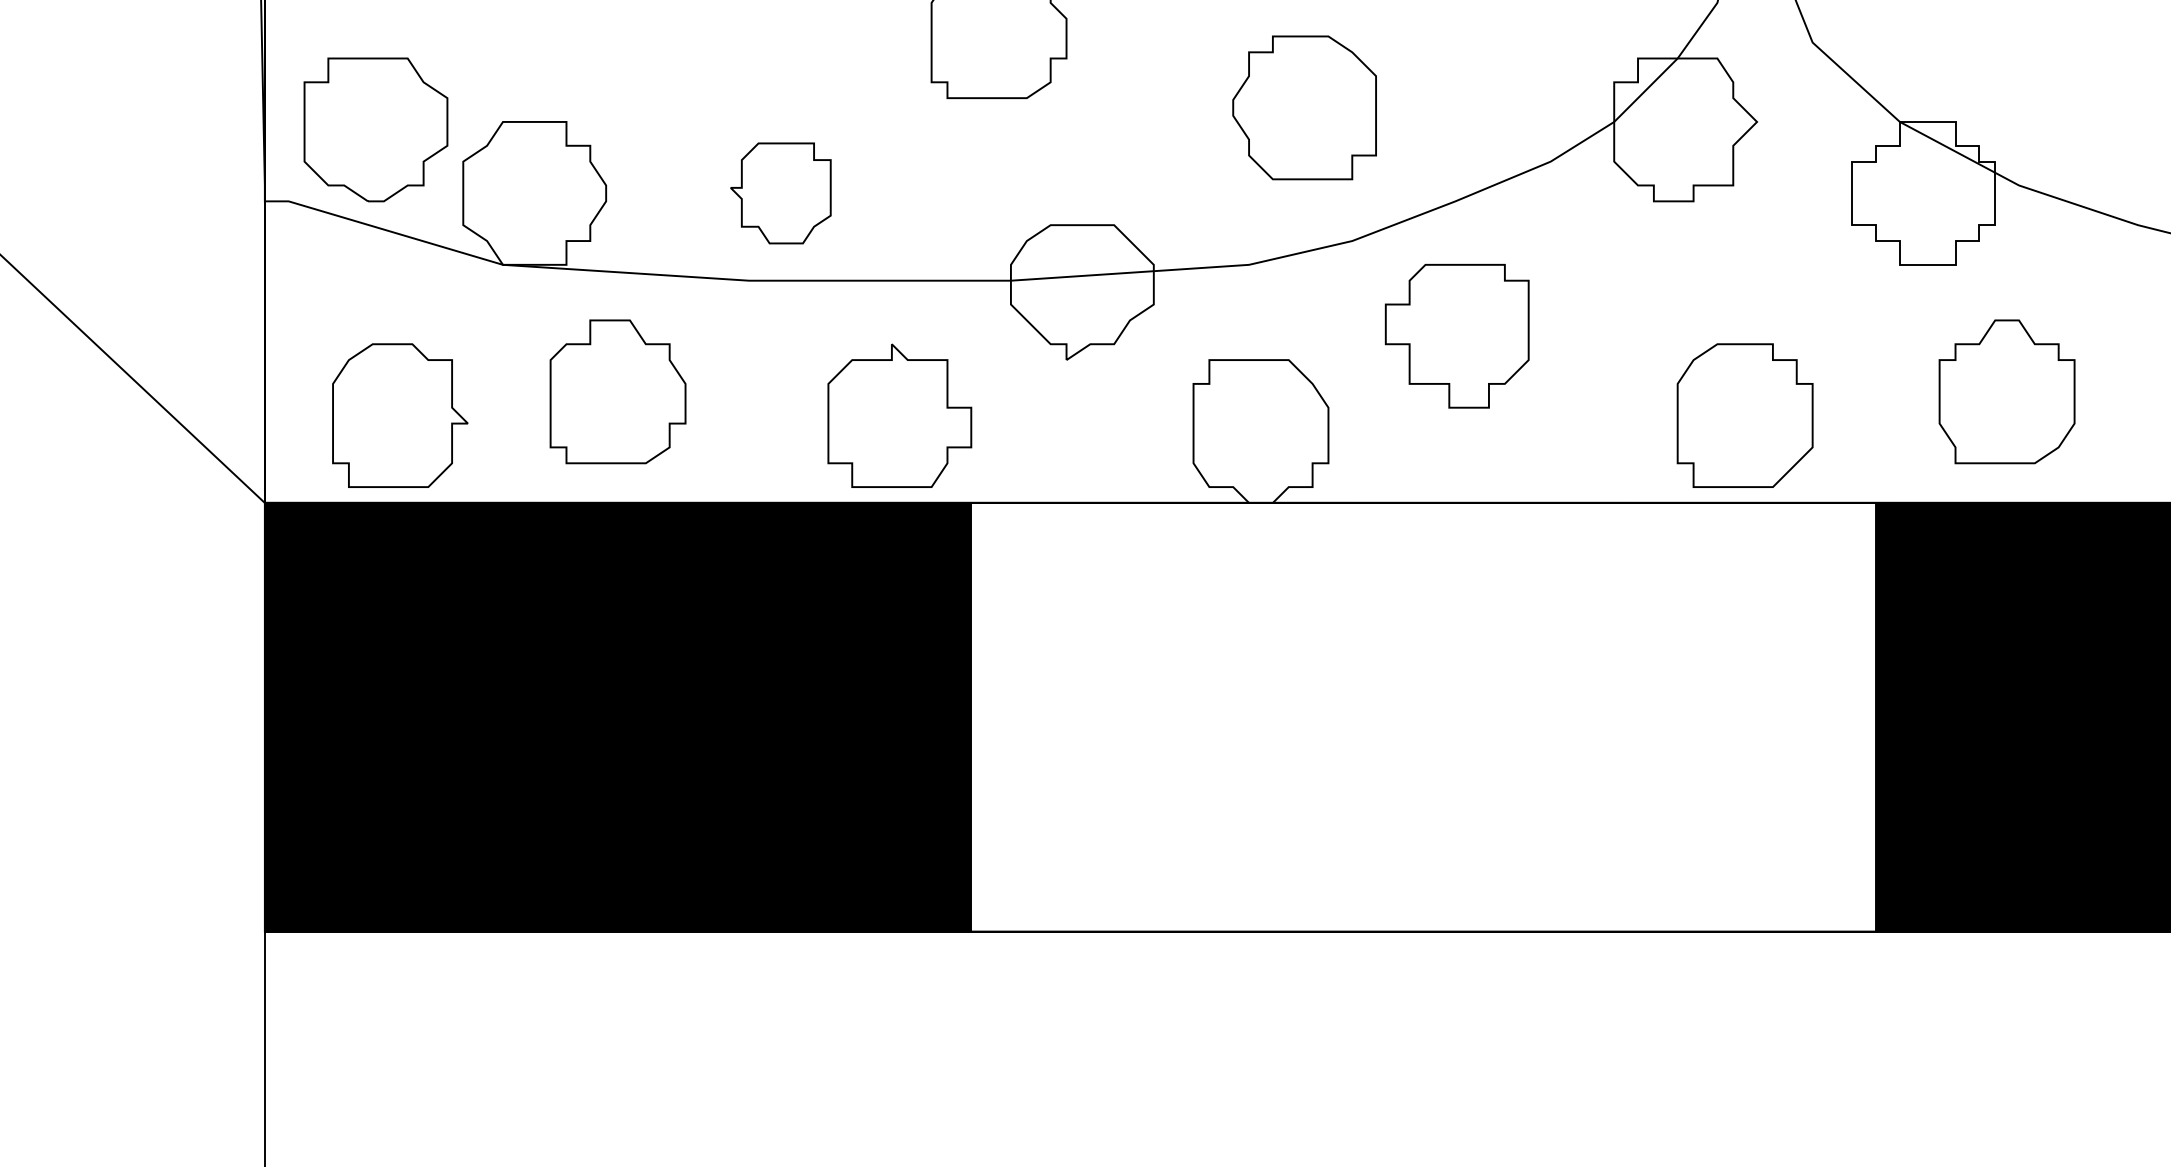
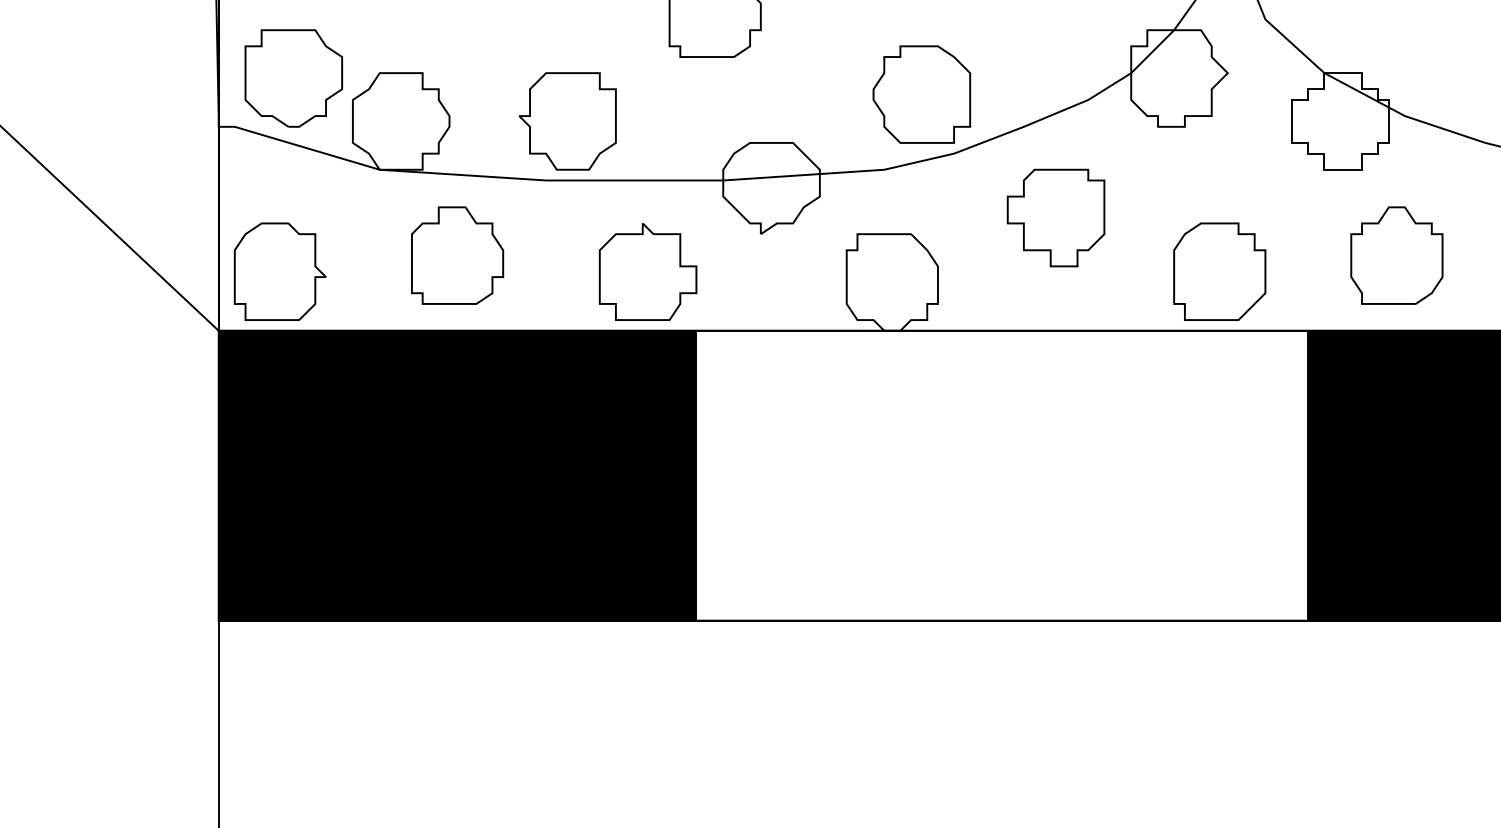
part: (1304, 107) -> (921, 94), moved
part: (780, 193) -> (567, 121), size x1.43
part: (1456, 335) -> (1055, 217), moved
part: (399, 415) -> (279, 271), moved

